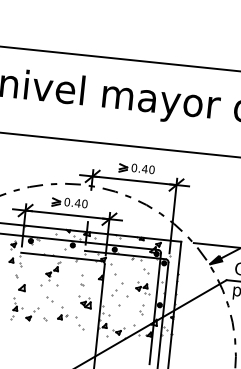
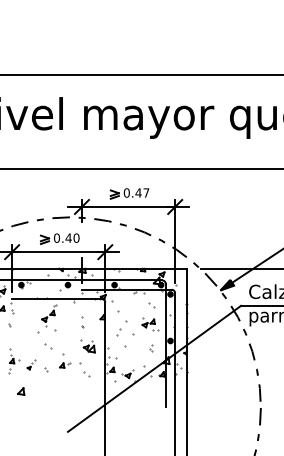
text: (152, 169) -> (146, 192), 0.40 -> 0.47
part: (22, 287) -> (21, 391), moved
part: (142, 309) -> (151, 347), size x0.6
part: (32, 313) -> (31, 364), size x0.6

